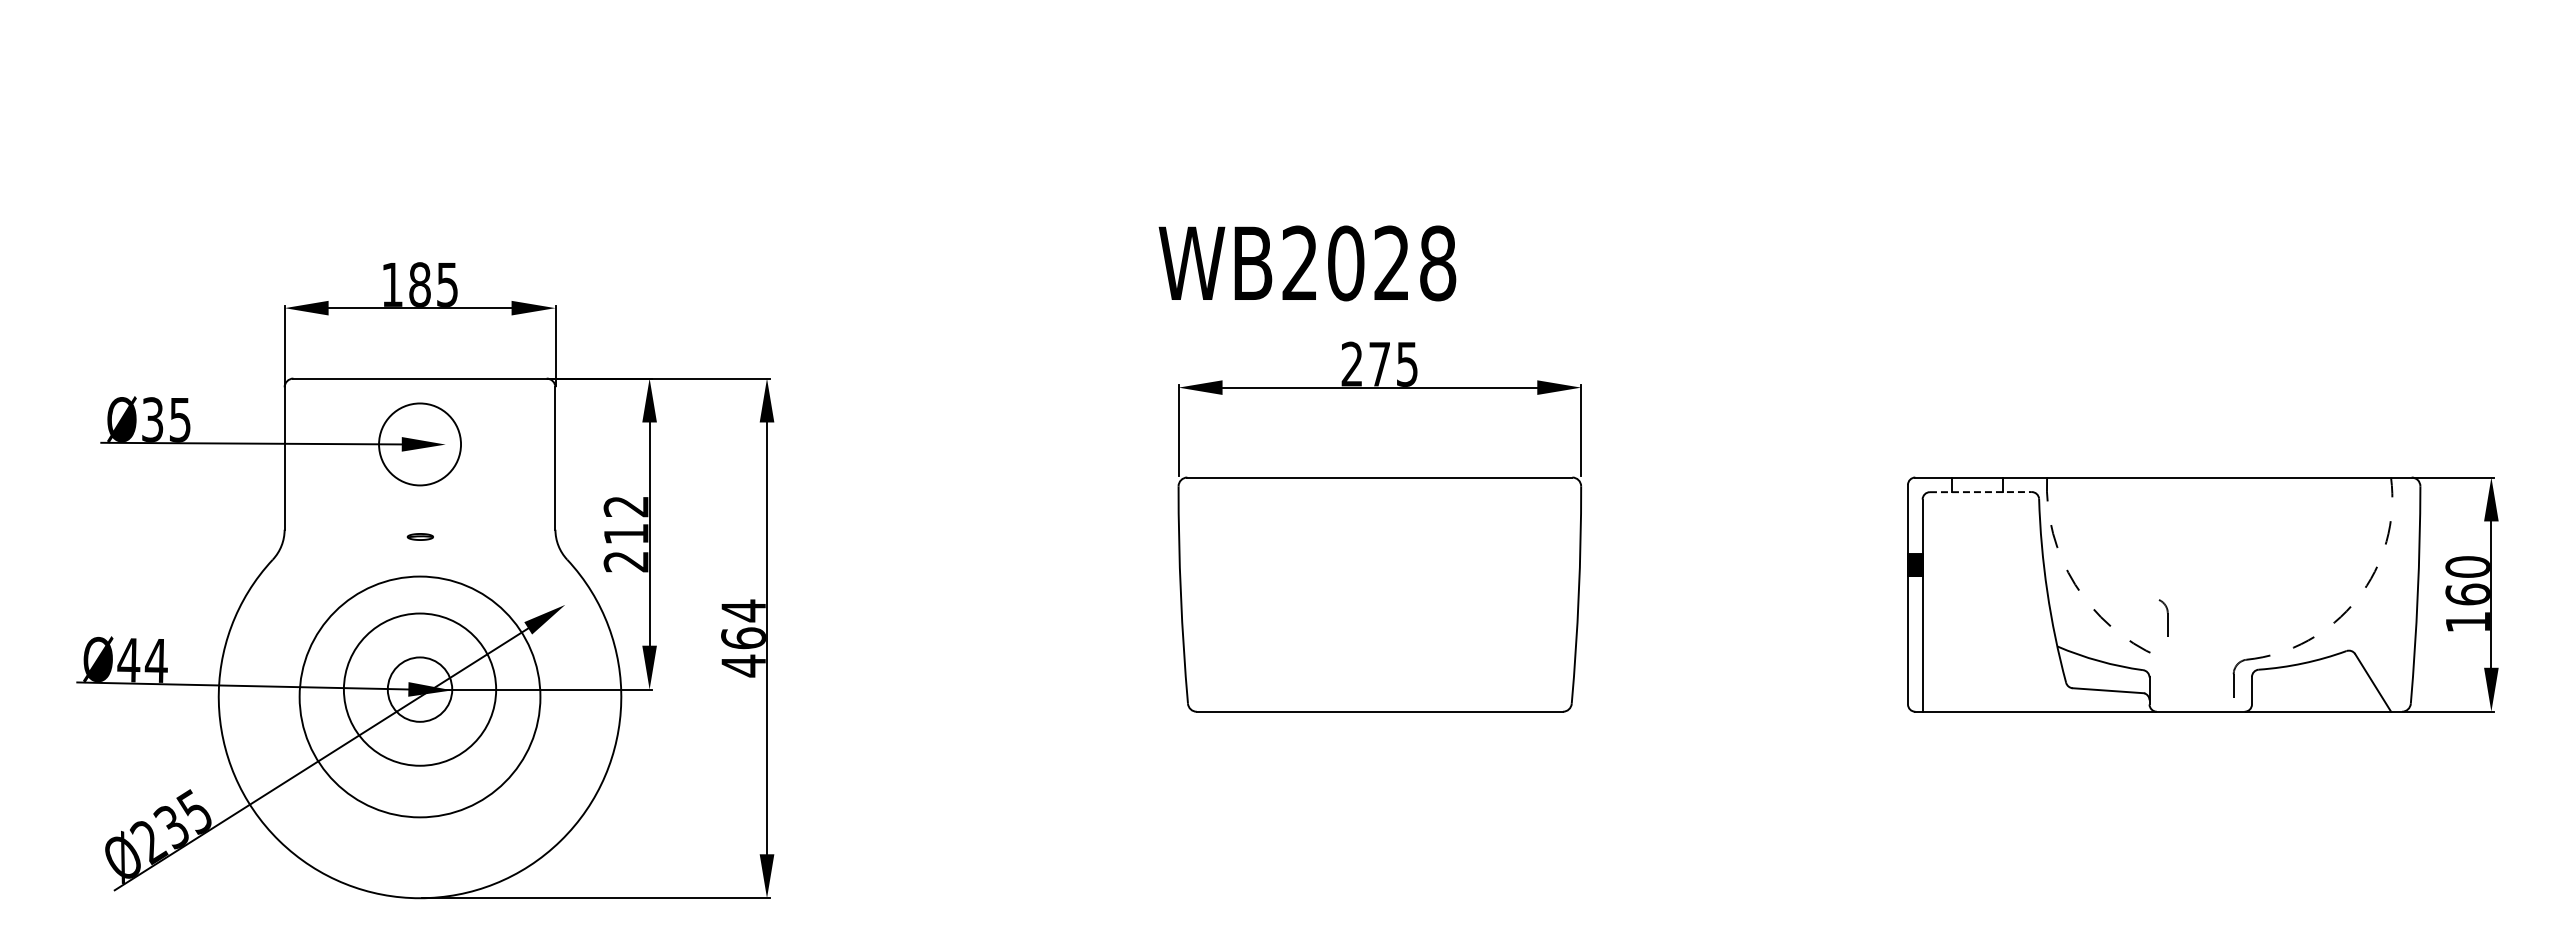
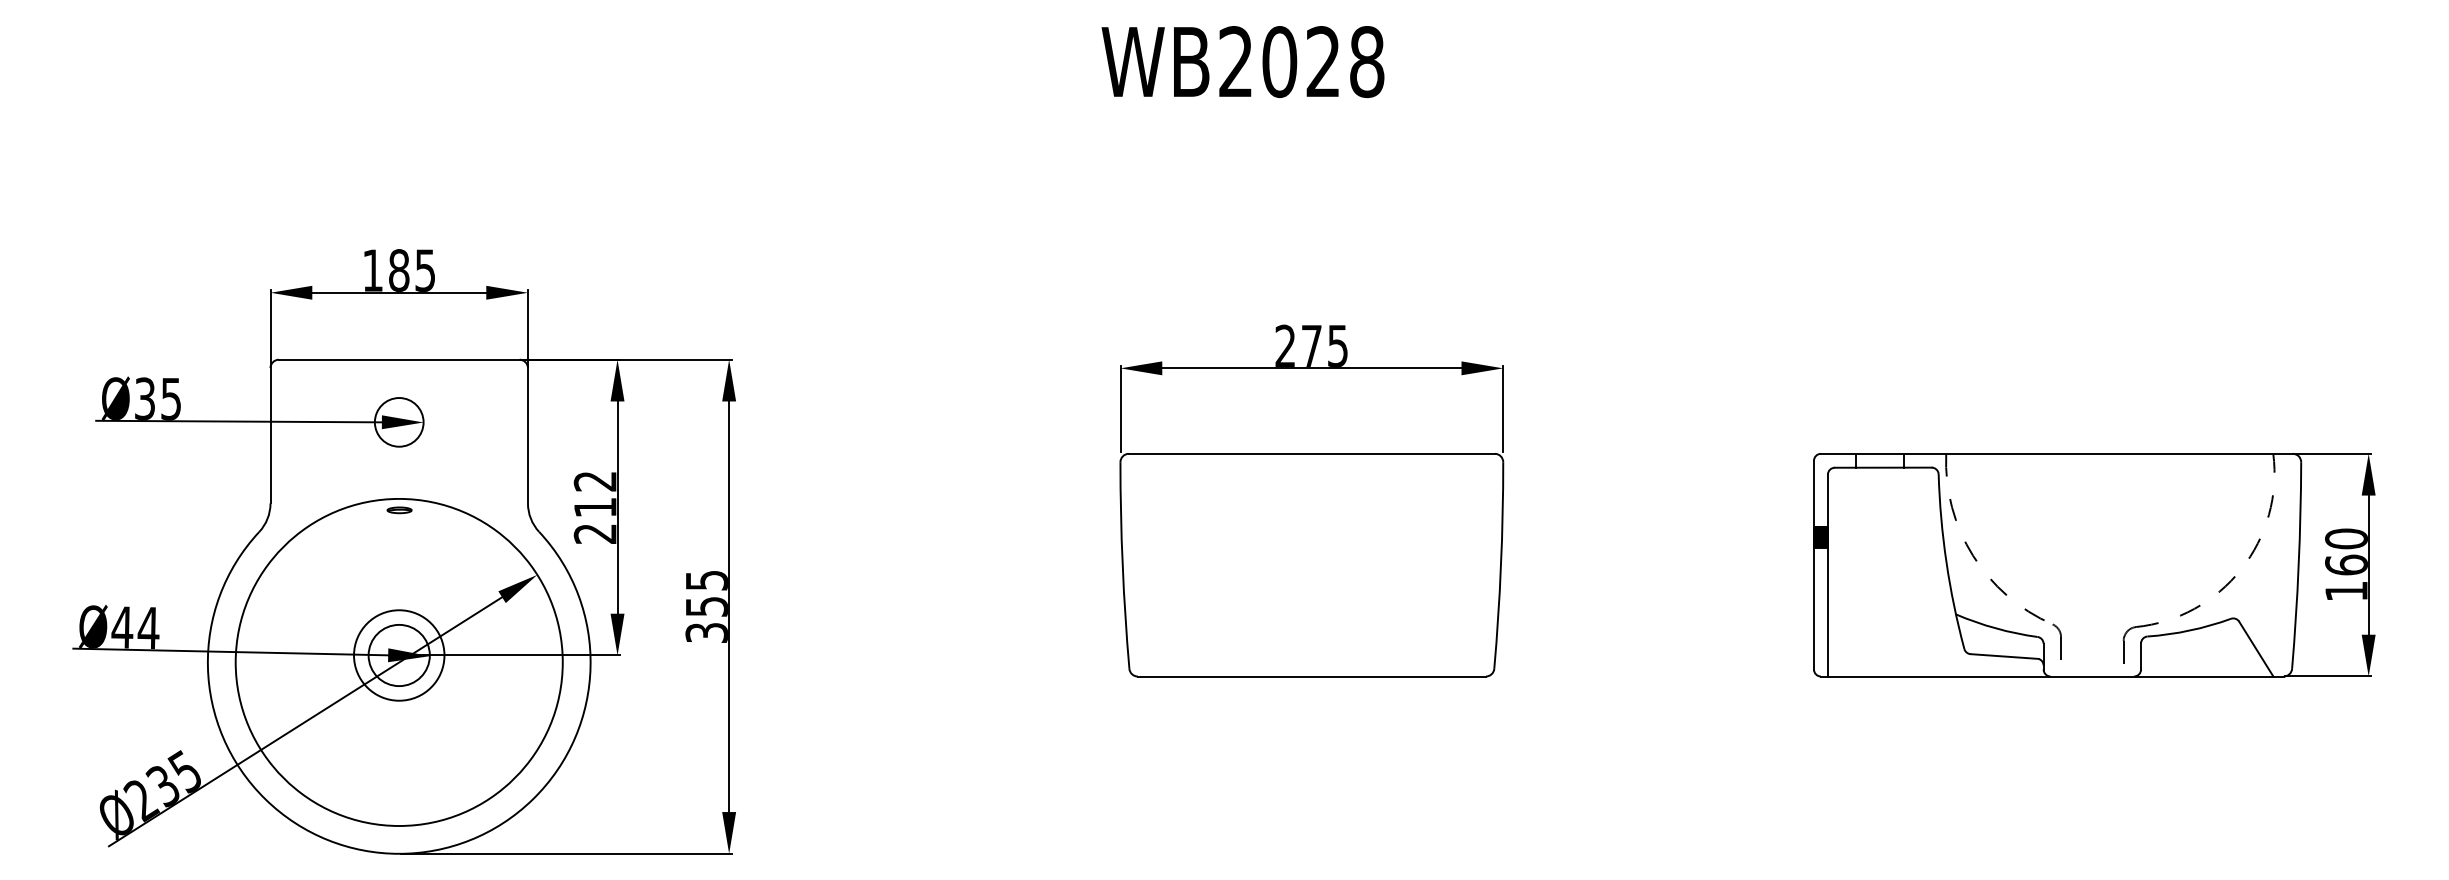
text: (1307, 263) -> (1243, 62), moved
circle: (419, 444) -> (398, 422), size x0.62
line: (1980, 492) -> (1882, 468), dashed -> solid
part: (2163, 617) -> (2056, 641), moved
text: (743, 638) -> (706, 606), 464 -> 355
circle: (419, 689) -> (398, 655), size x0.62
circle: (420, 696) -> (399, 662), size x1.43

